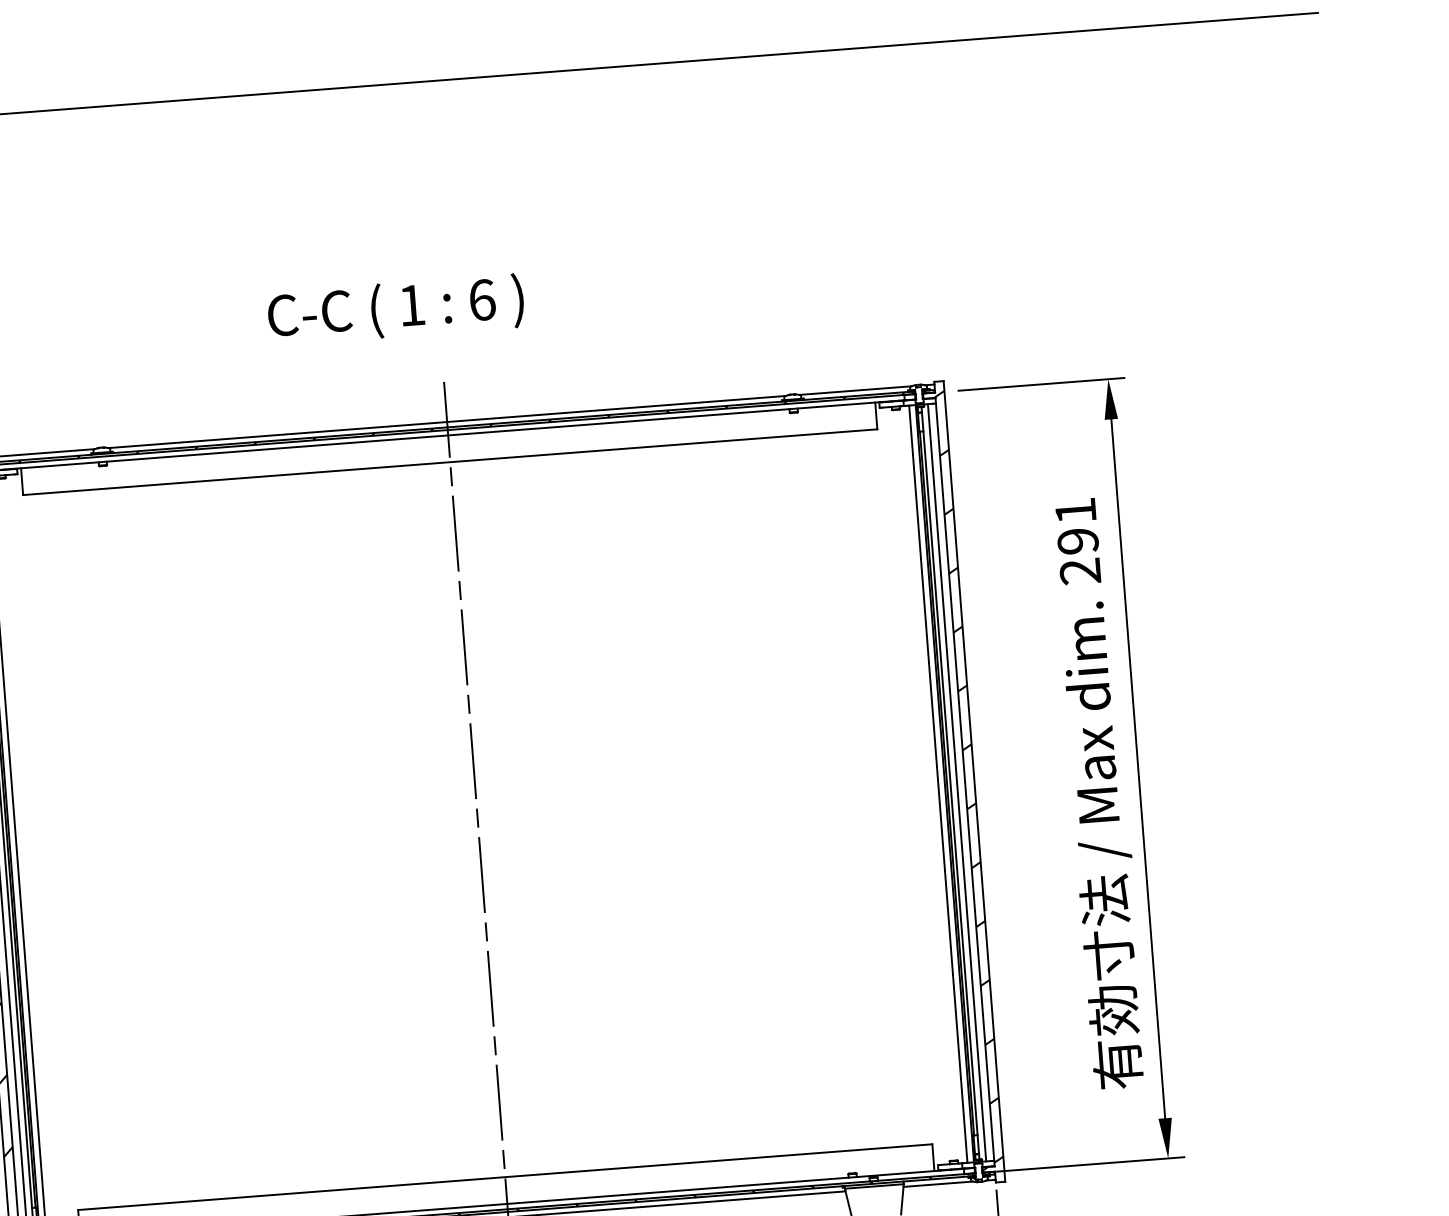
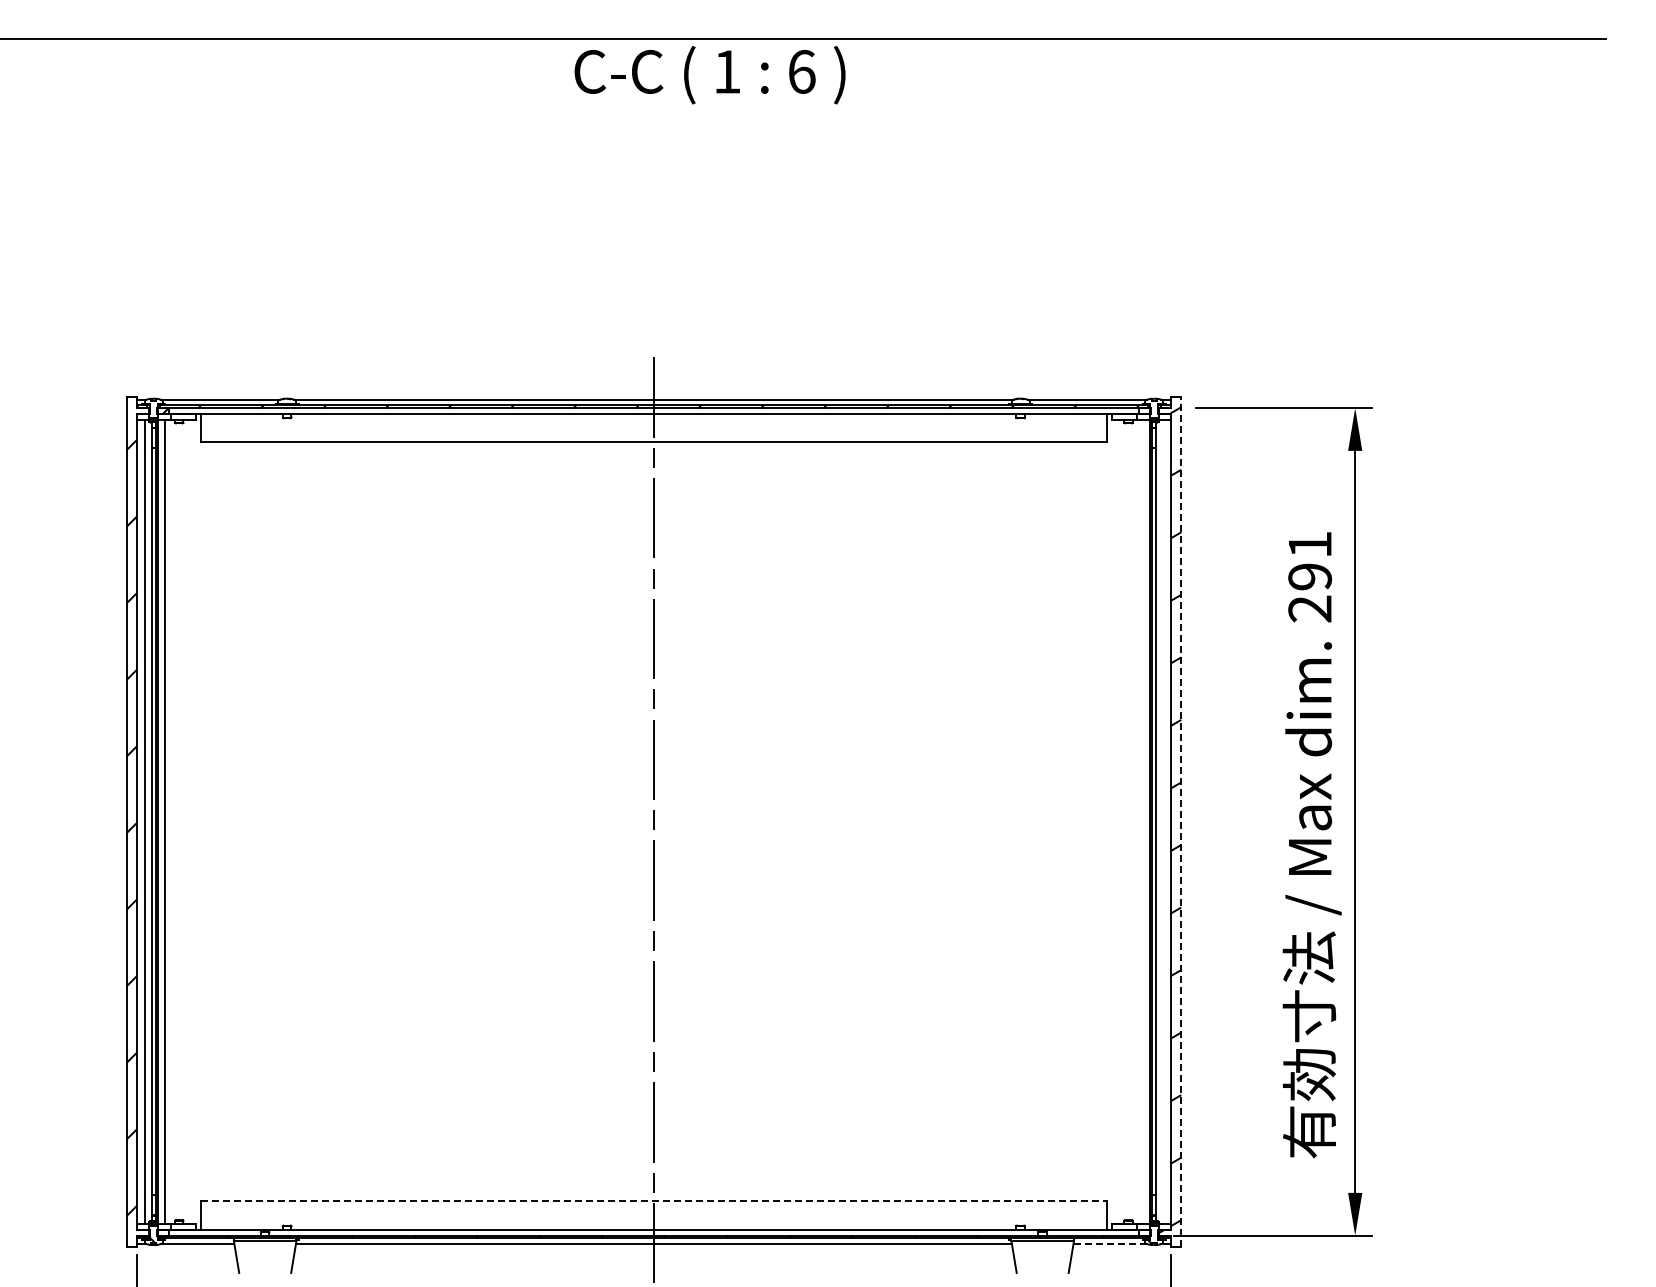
text: (395, 310) -> (709, 75), moved
line: (974, 781) -> (1181, 821), solid -> dashed
line: (956, 782) -> (1162, 821), removed
line: (937, 783) -> (1142, 821), removed
line: (505, 1177) -> (654, 1201), solid -> dashed
line: (938, 1184) -> (1110, 1244), solid -> dashed

